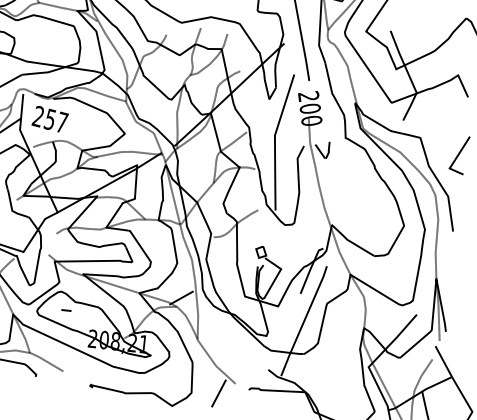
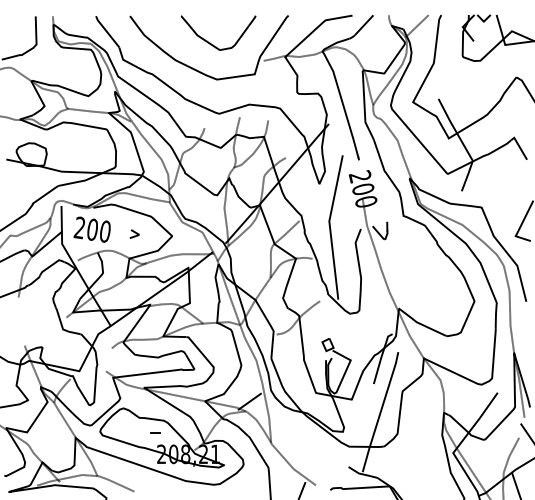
text: (55, 120) -> (98, 230), 257 -> 200
line: (89, 127) -> (134, 233), added
part: (66, 310) -> (155, 432), moved

